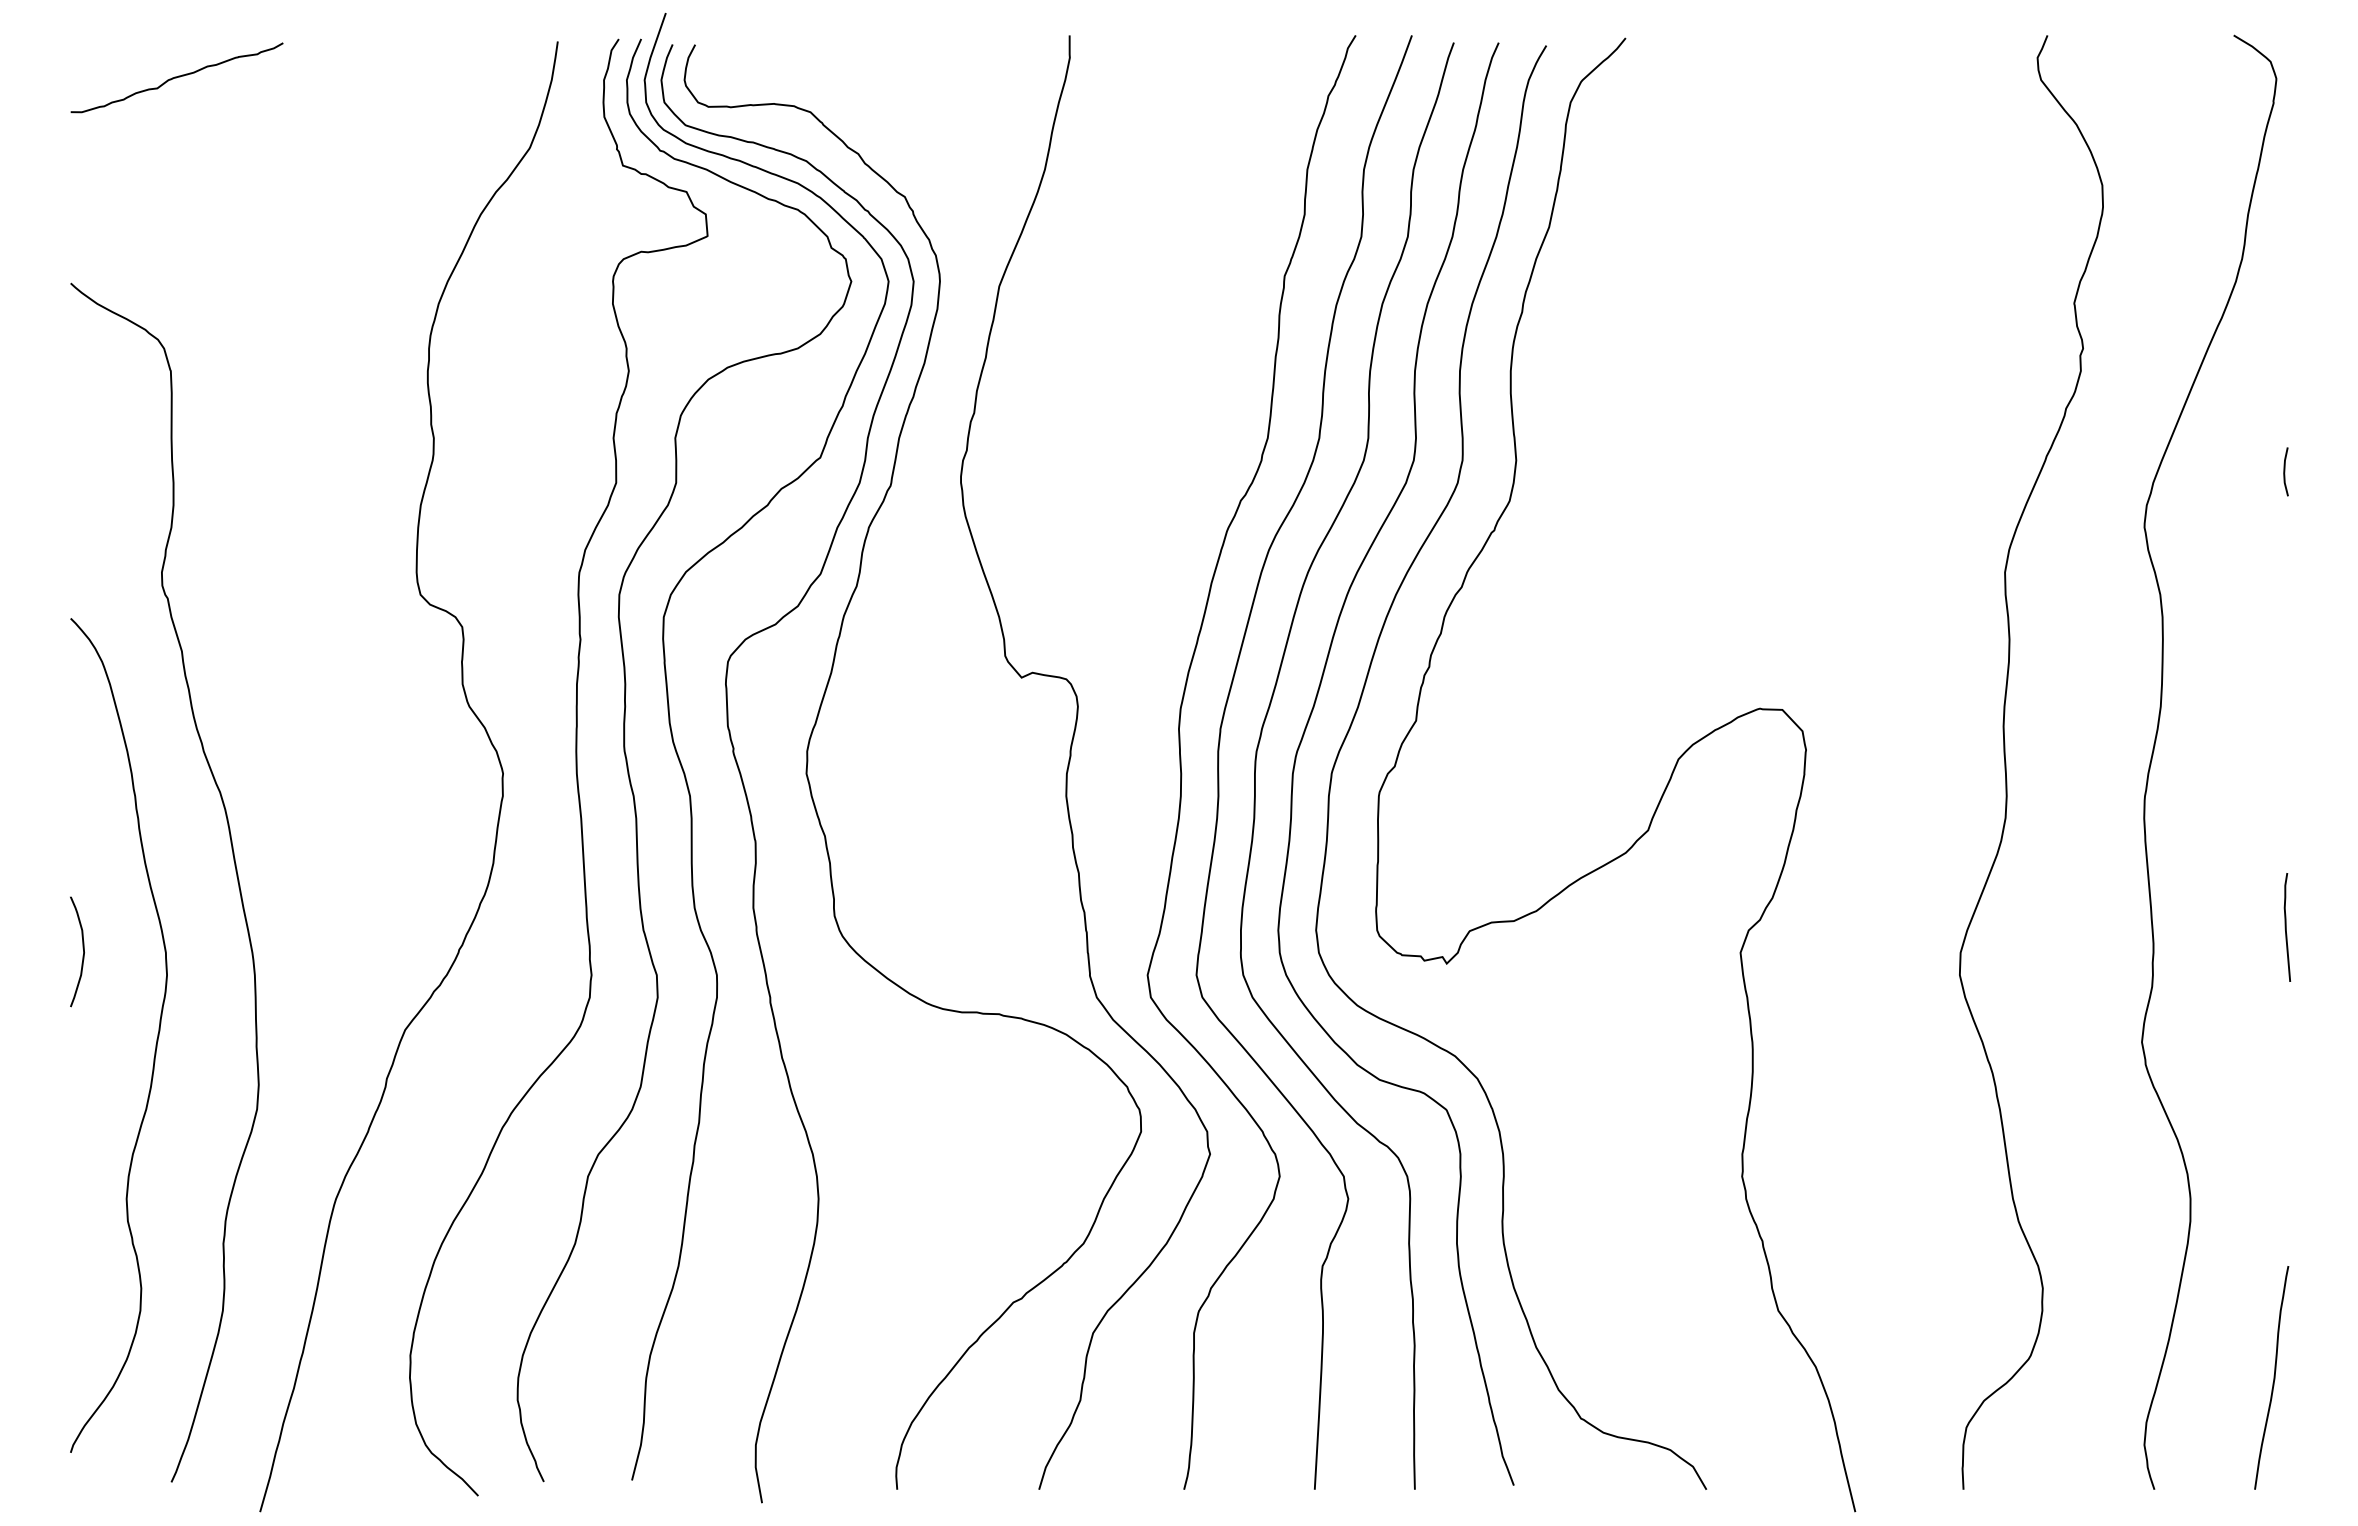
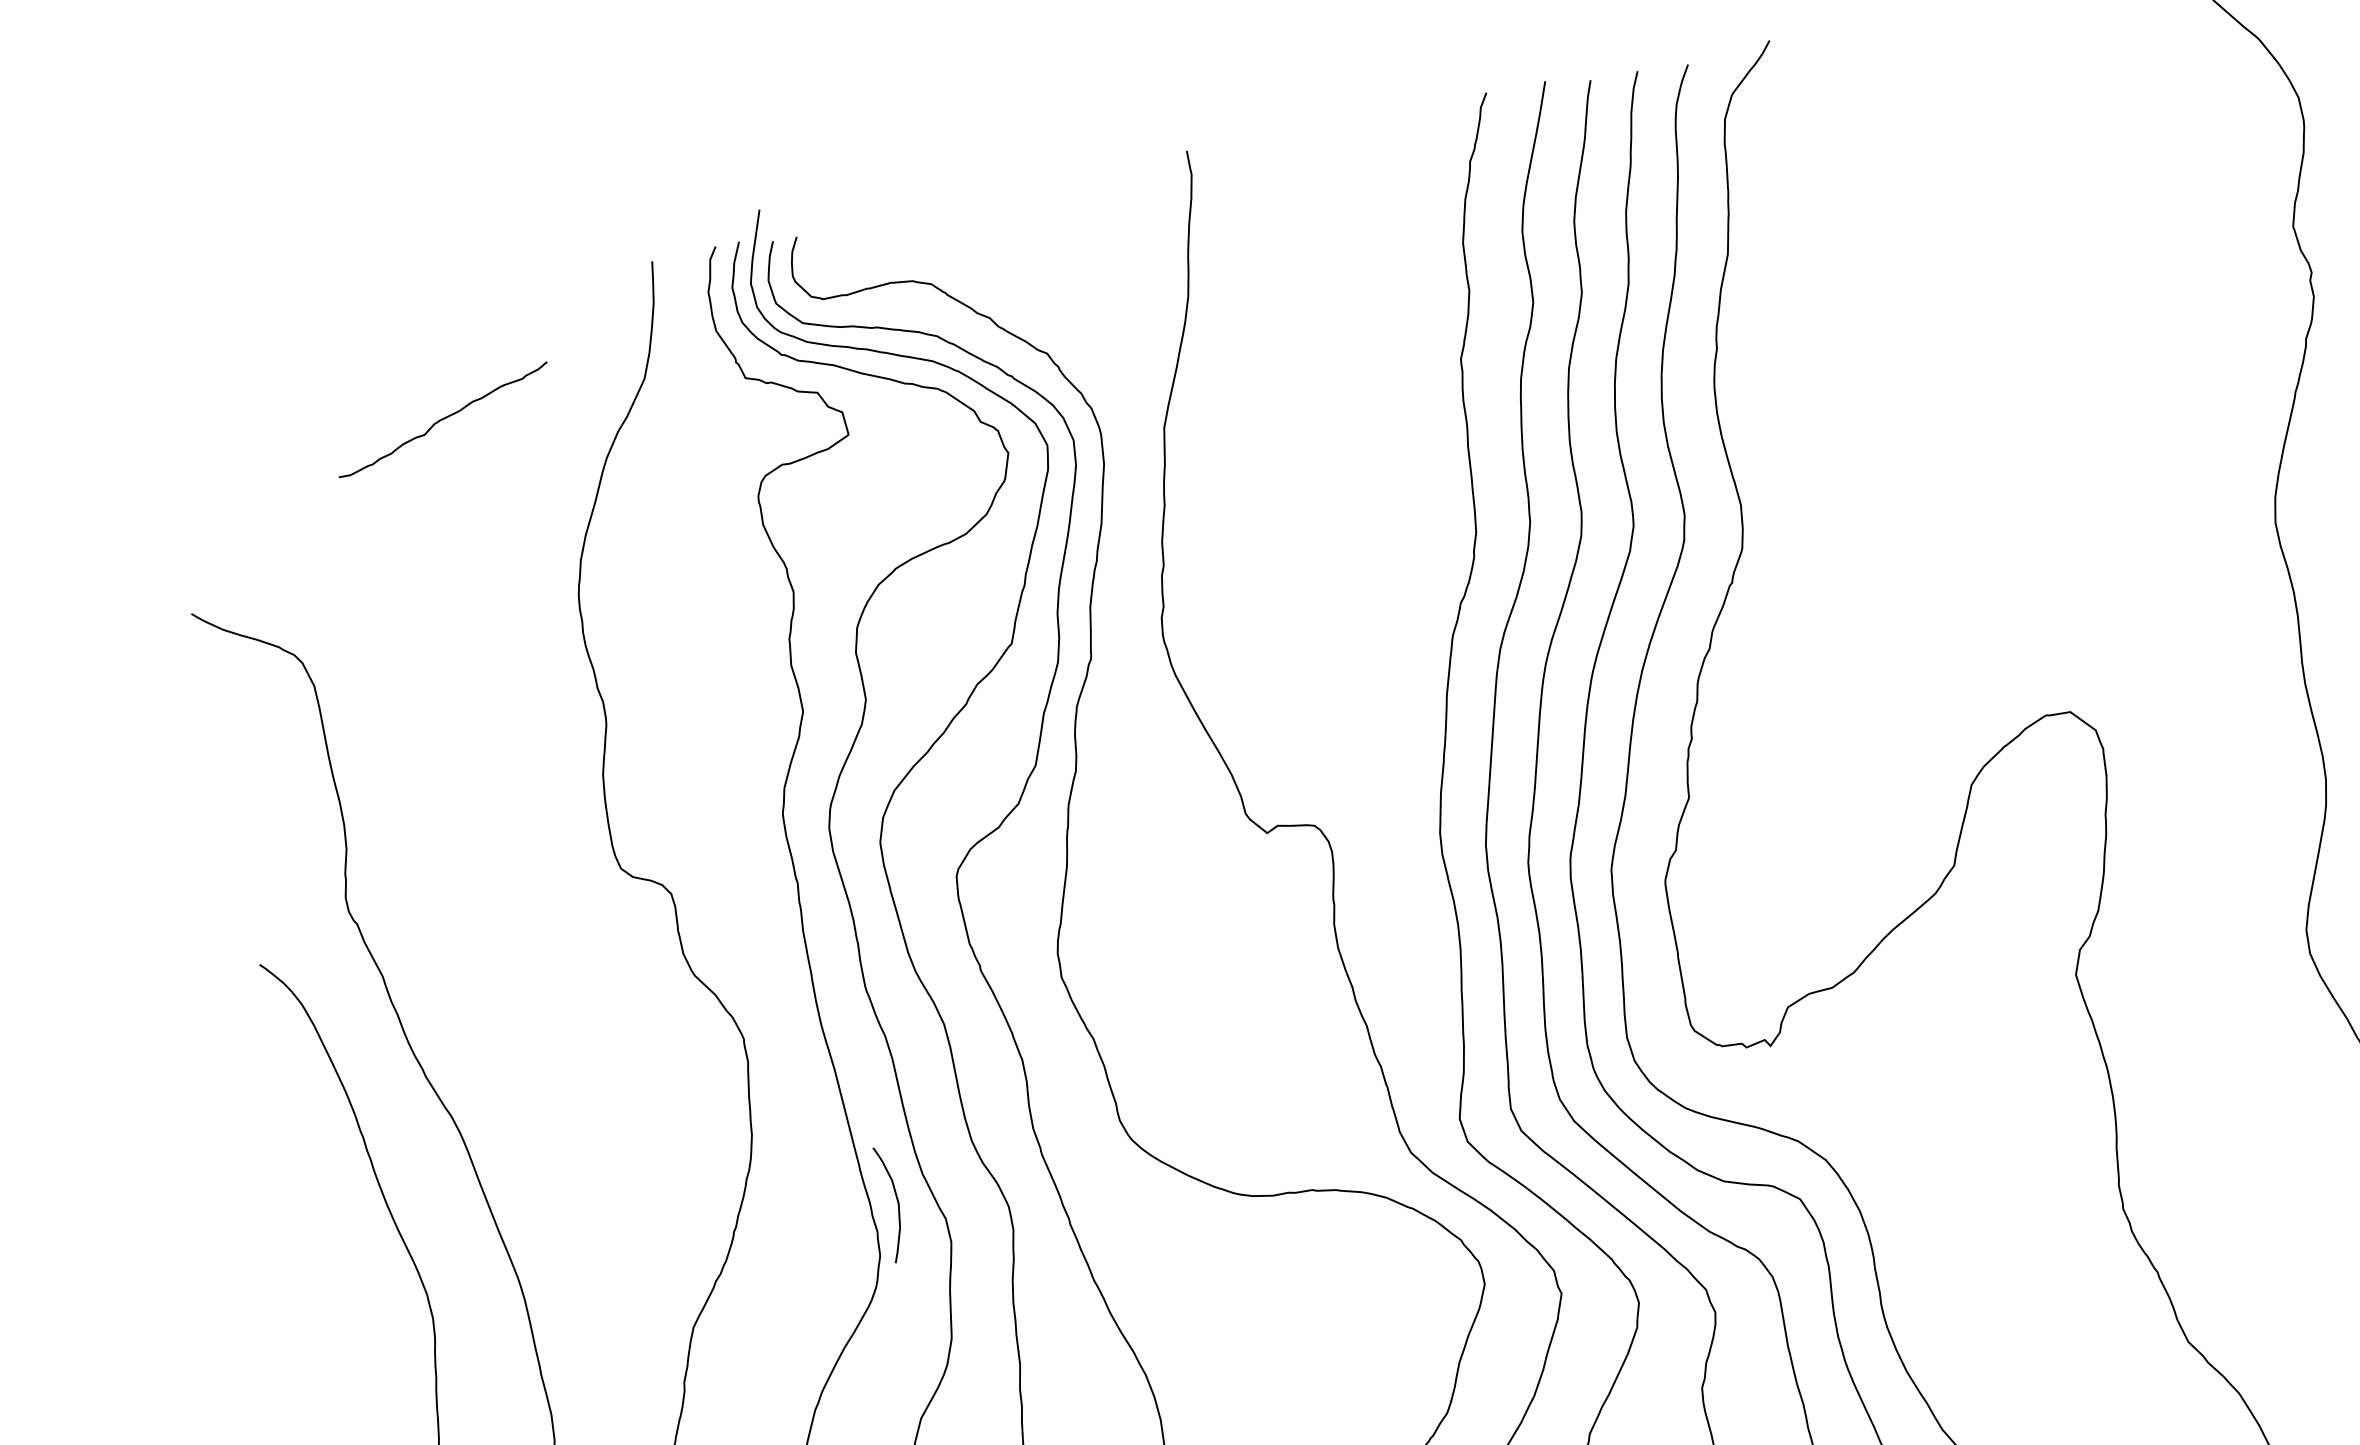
curve: (176, 77) -> (442, 419), moved
curve: (82, 948) -> (896, 1199), moved

